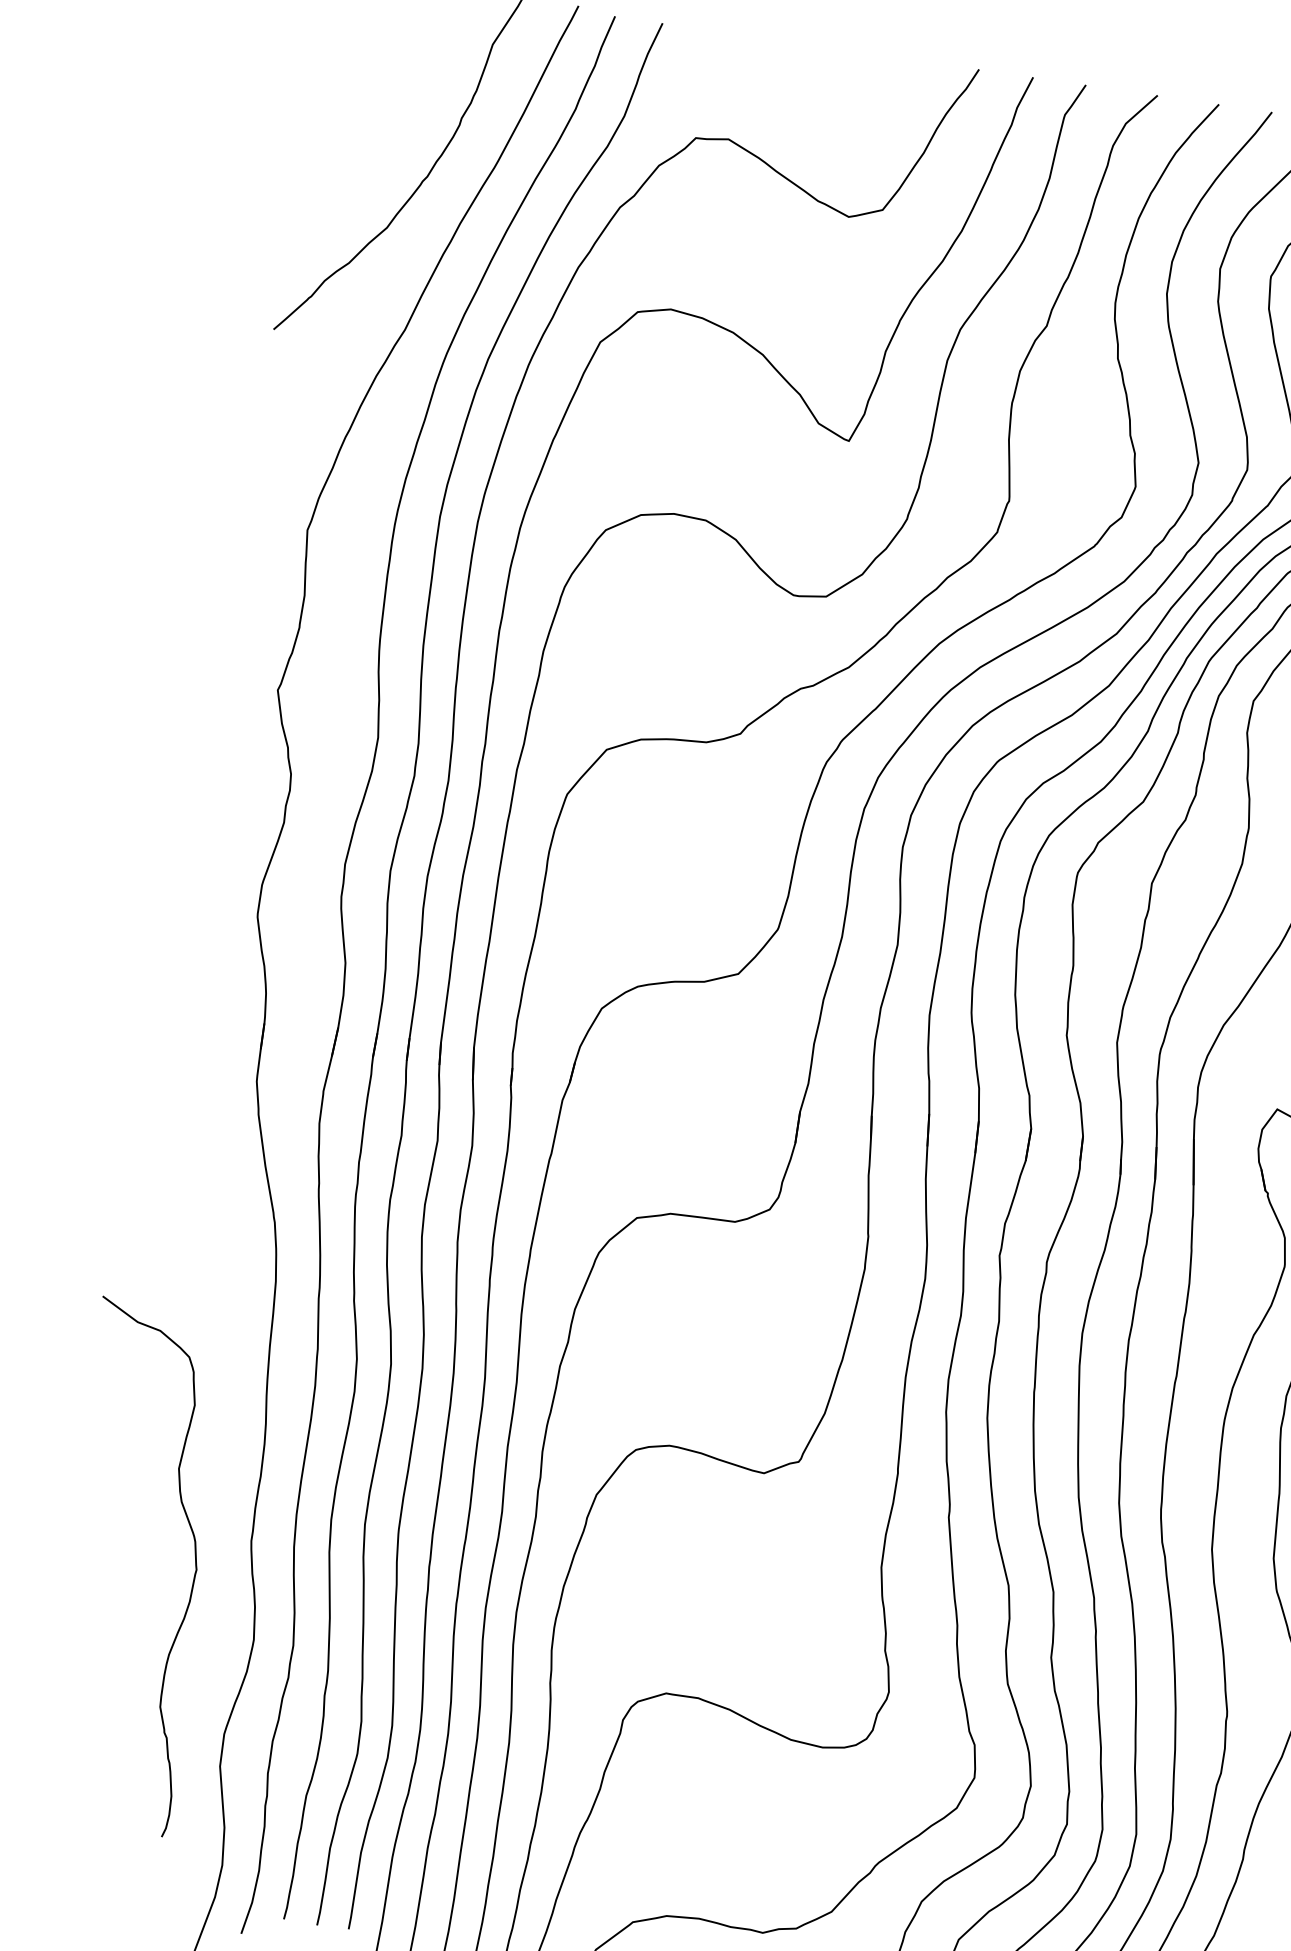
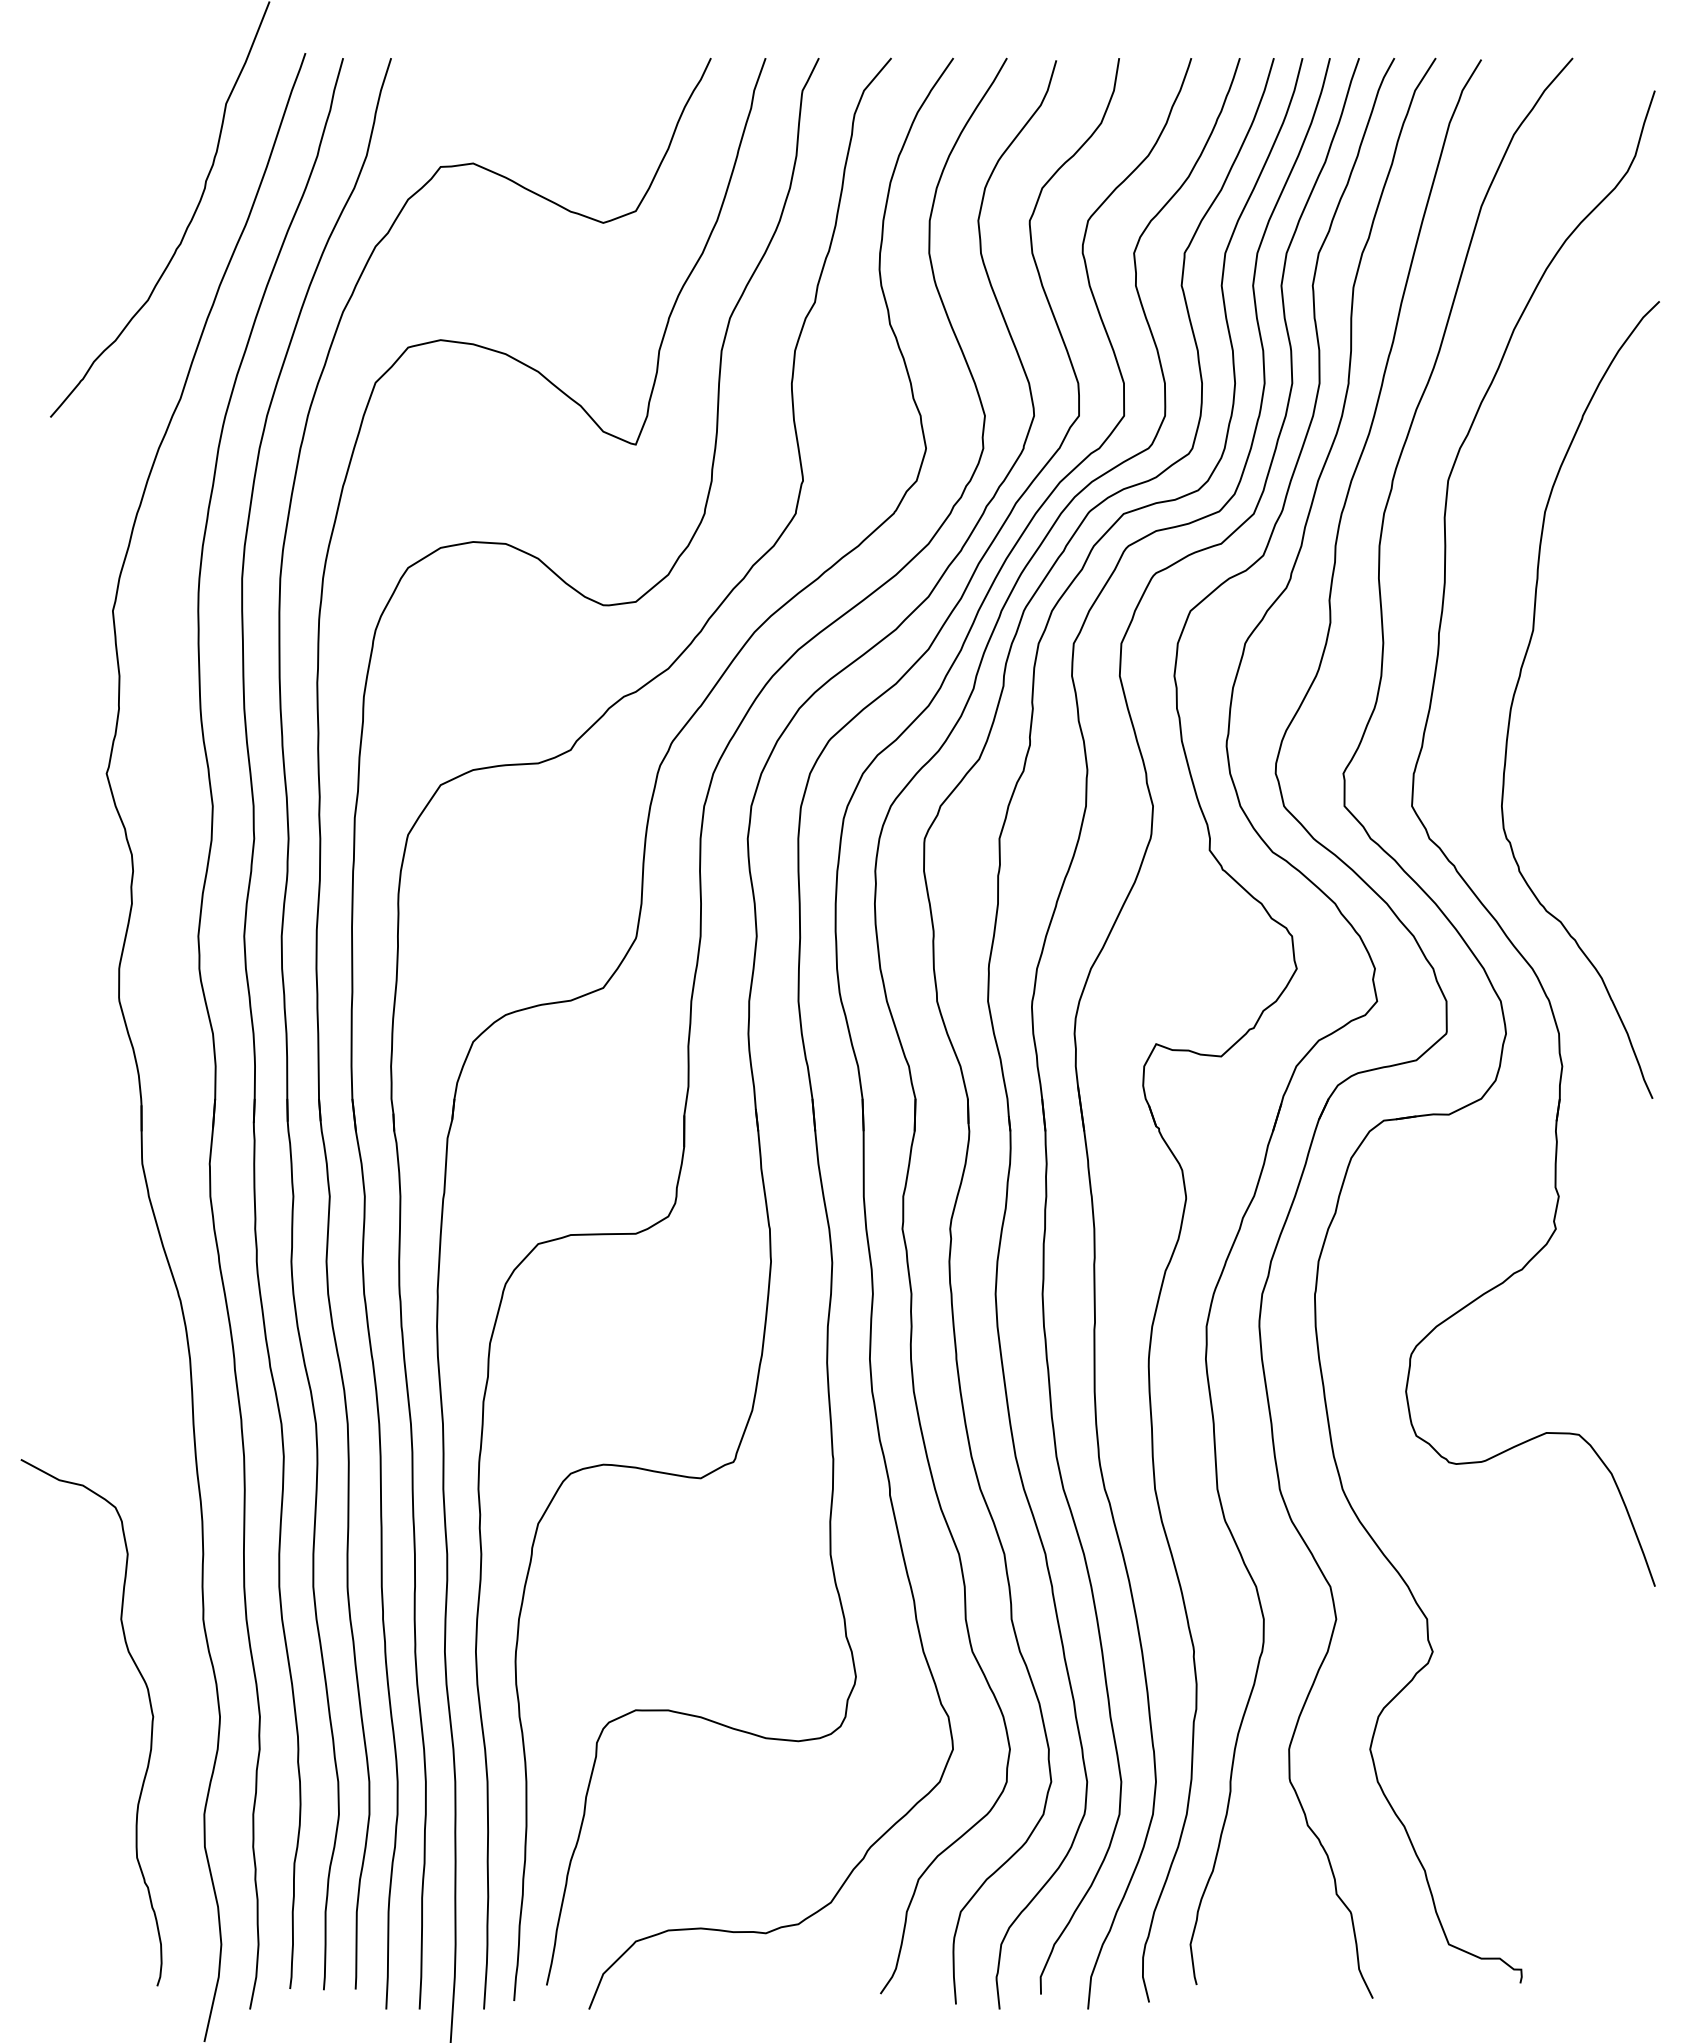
curve: (194, 1575) -> (151, 1722), moved

